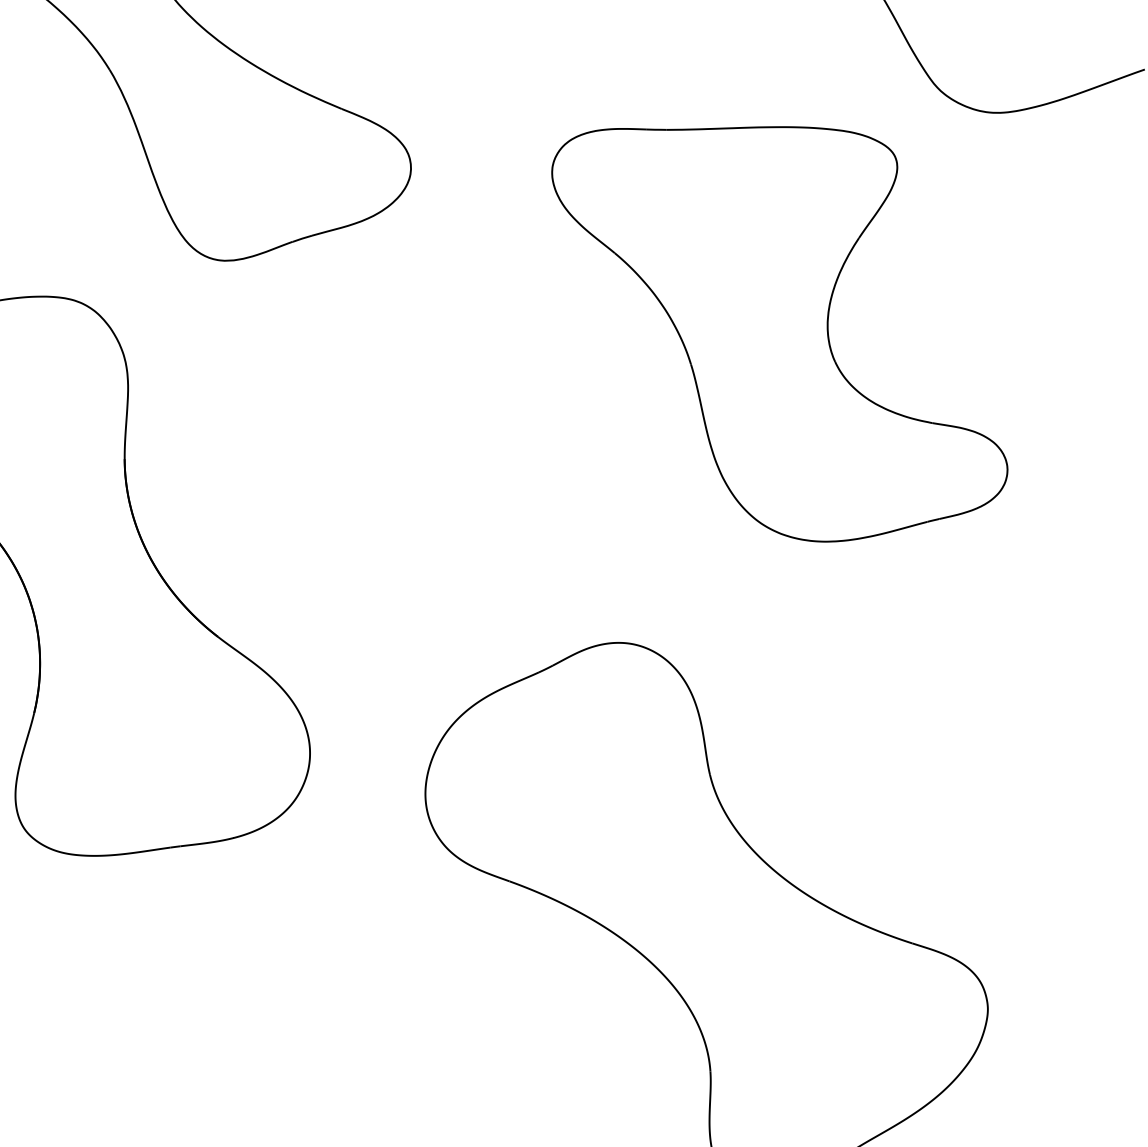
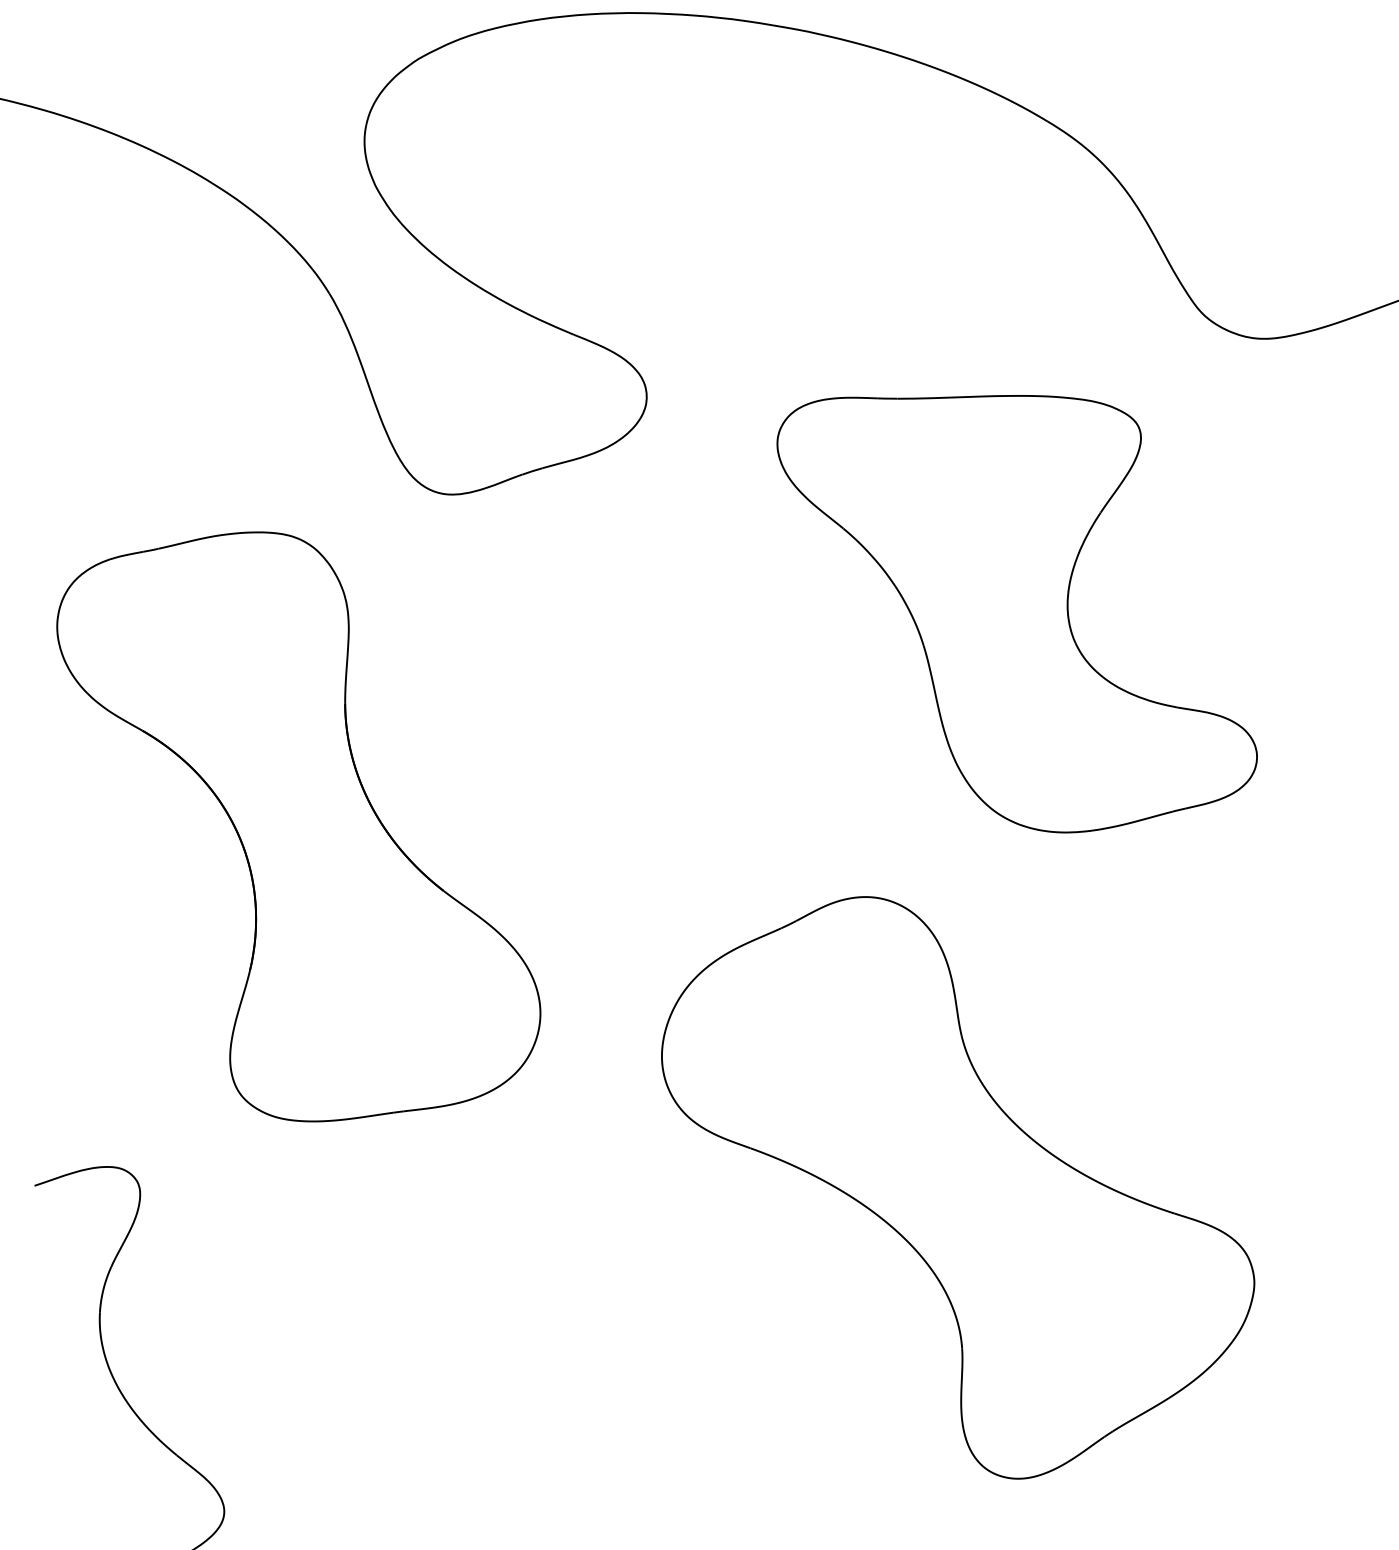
part: (779, 334) -> (1016, 614), moved

